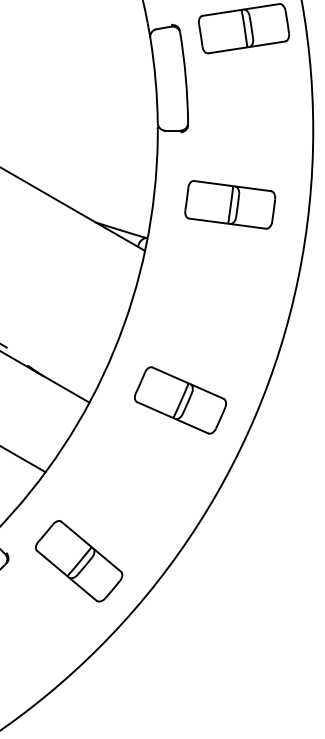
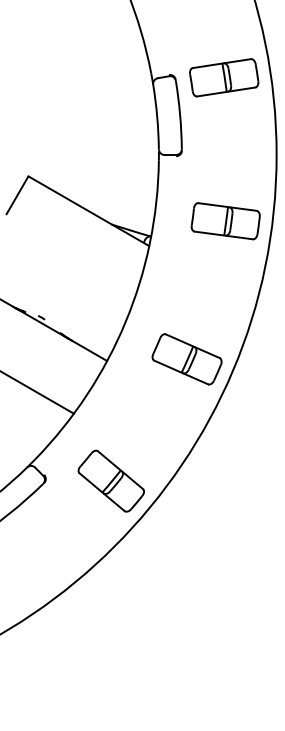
part: (229, 205) -> (225, 221), moved
part: (179, 400) -> (186, 359), moved
part: (78, 560) -> (110, 480), moved

